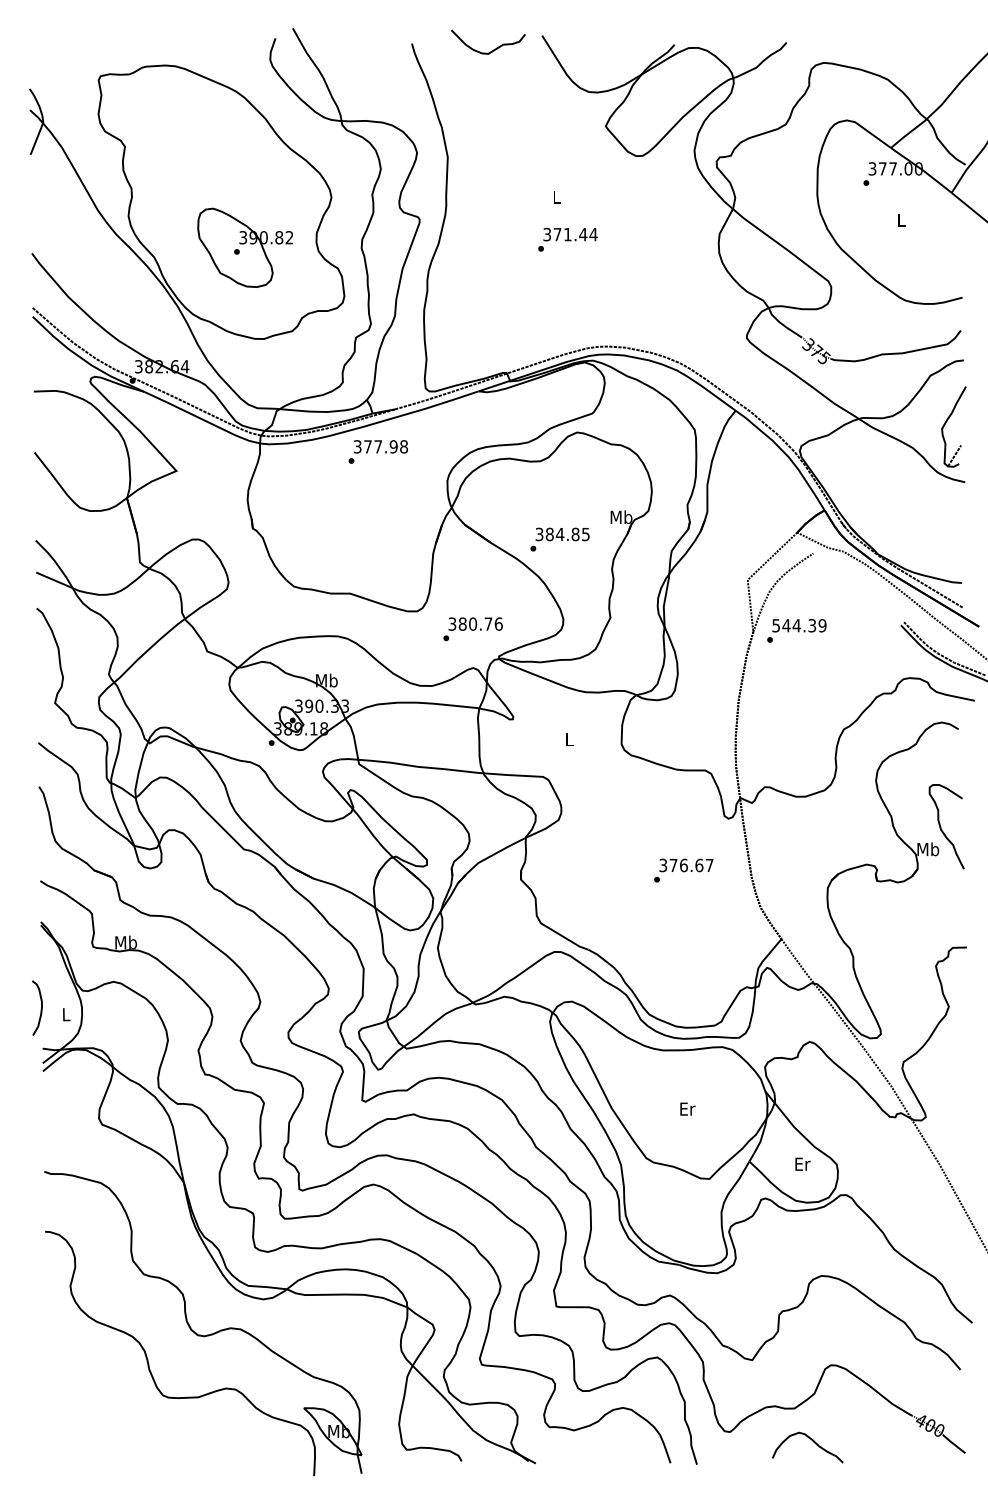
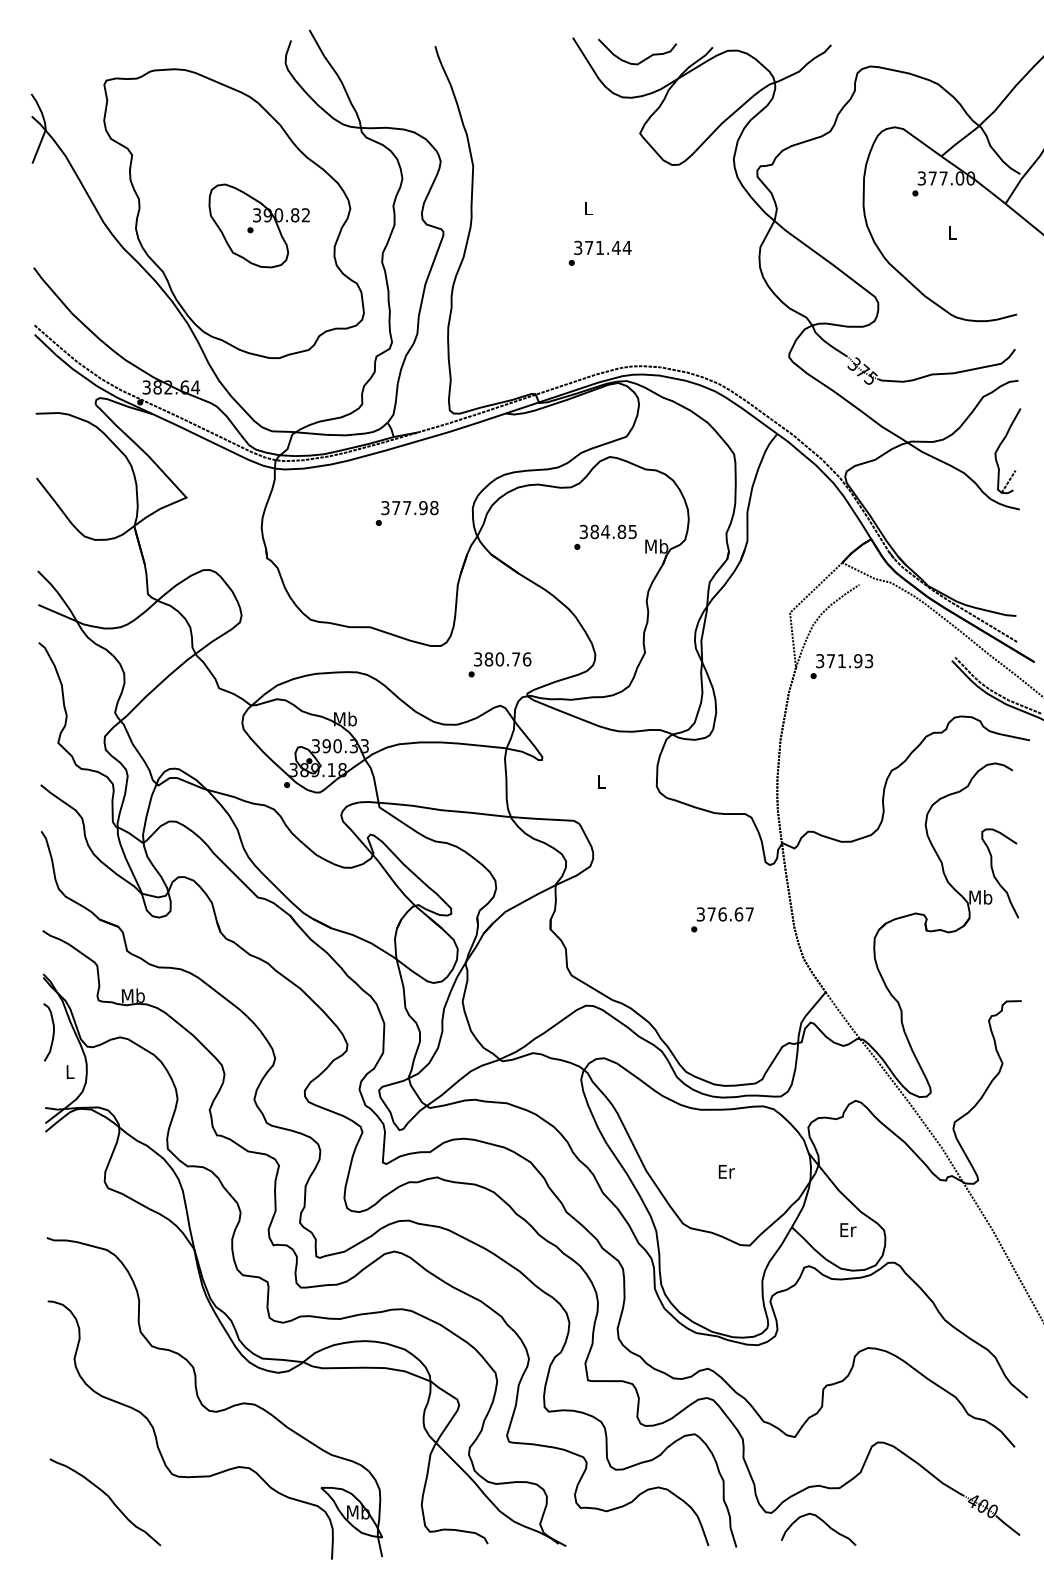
curve: (493, 49) -> (642, 59), moved
part: (245, 247) -> (259, 225), moved
text: (377, 451) -> (406, 512), moved
text: (559, 539) -> (604, 537), moved
text: (799, 625) -> (844, 660), 544.39 -> 371.93
curve: (40, 1009) -> (52, 1033), moved
curve: (103, 1419) -> (109, 1499), added
curve: (812, 1441) -> (823, 1522), moved

